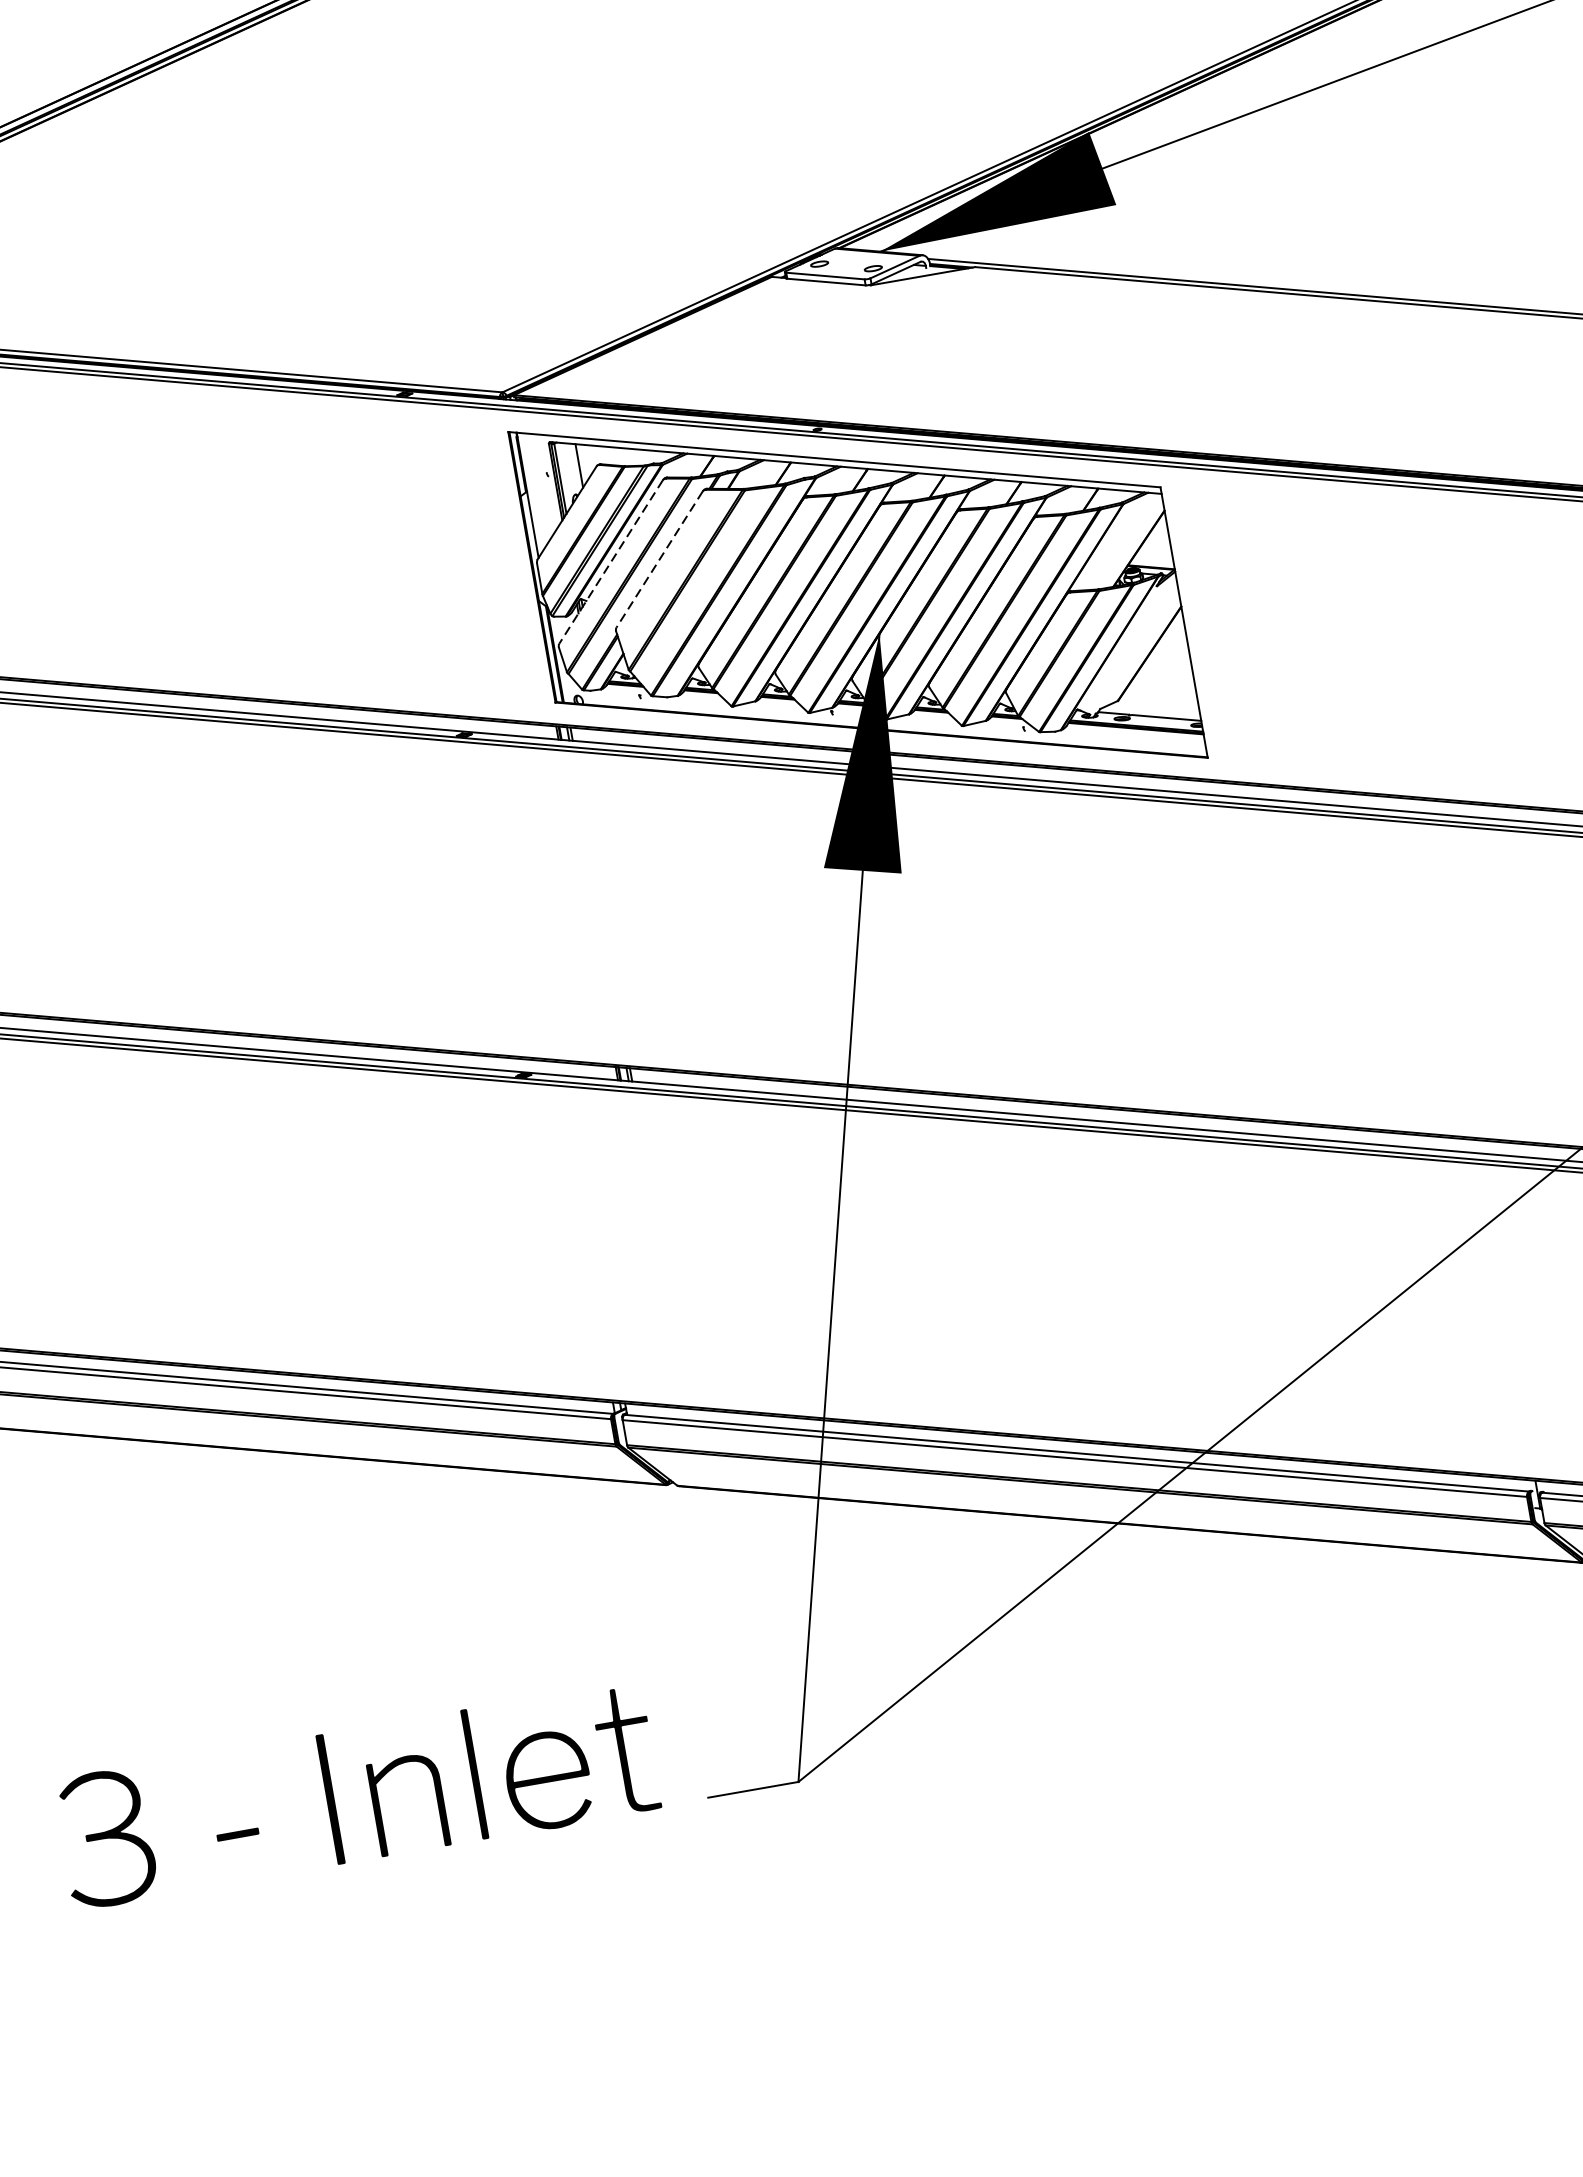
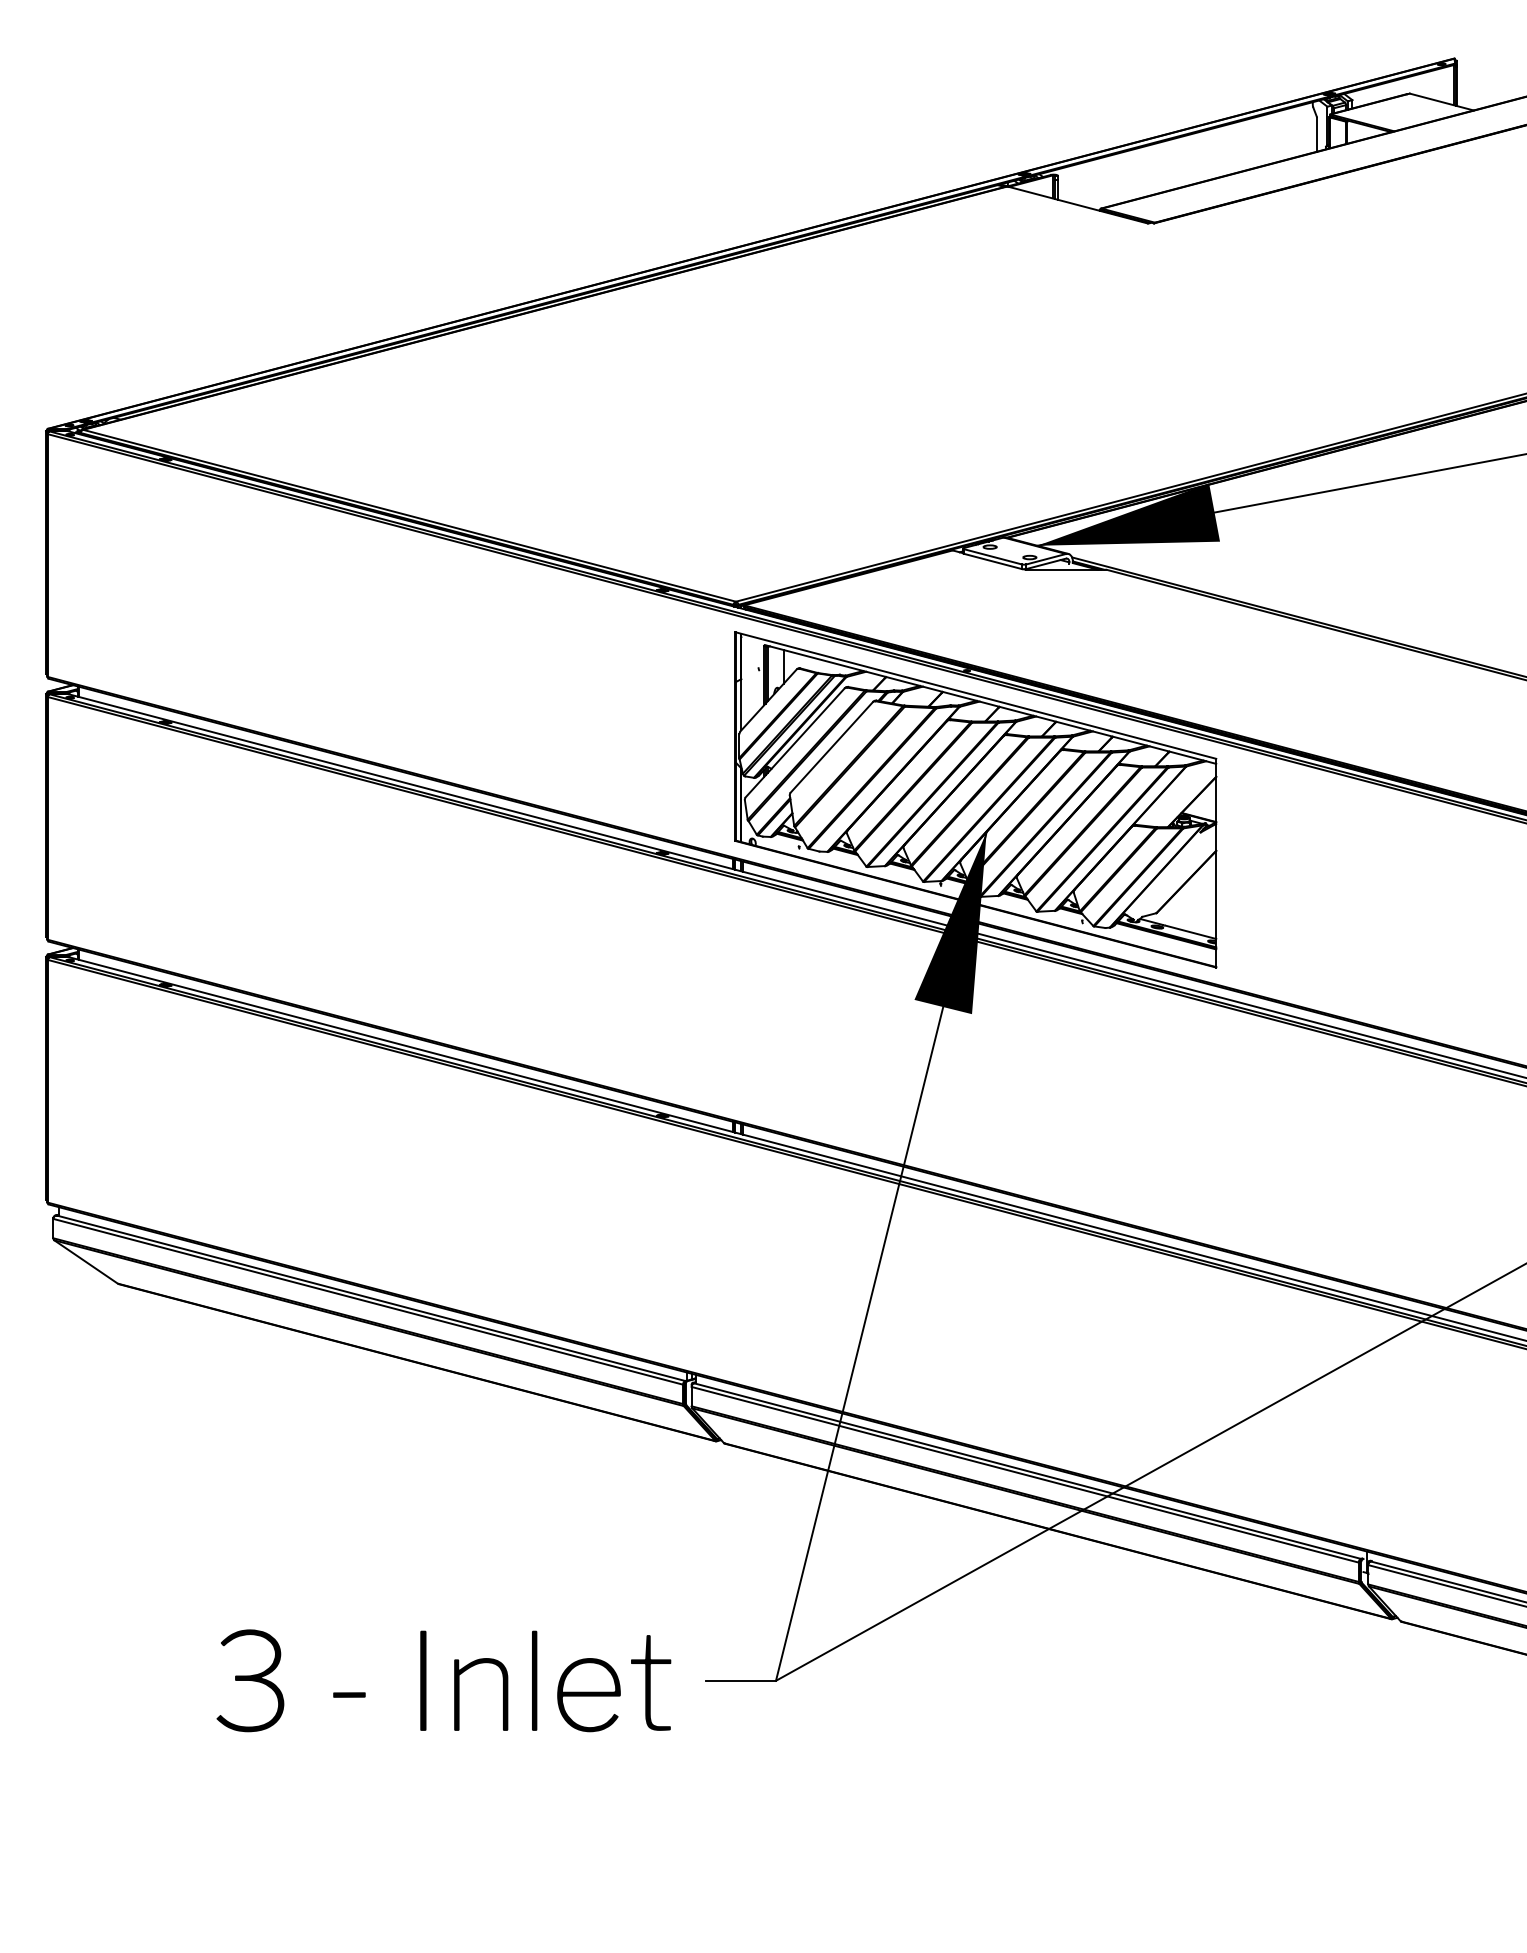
line: (659, 559) -> (831, 747), dashed -> solid
line: (611, 561) -> (795, 742), dashed -> solid
text: (356, 1794) -> (443, 1680), moved

